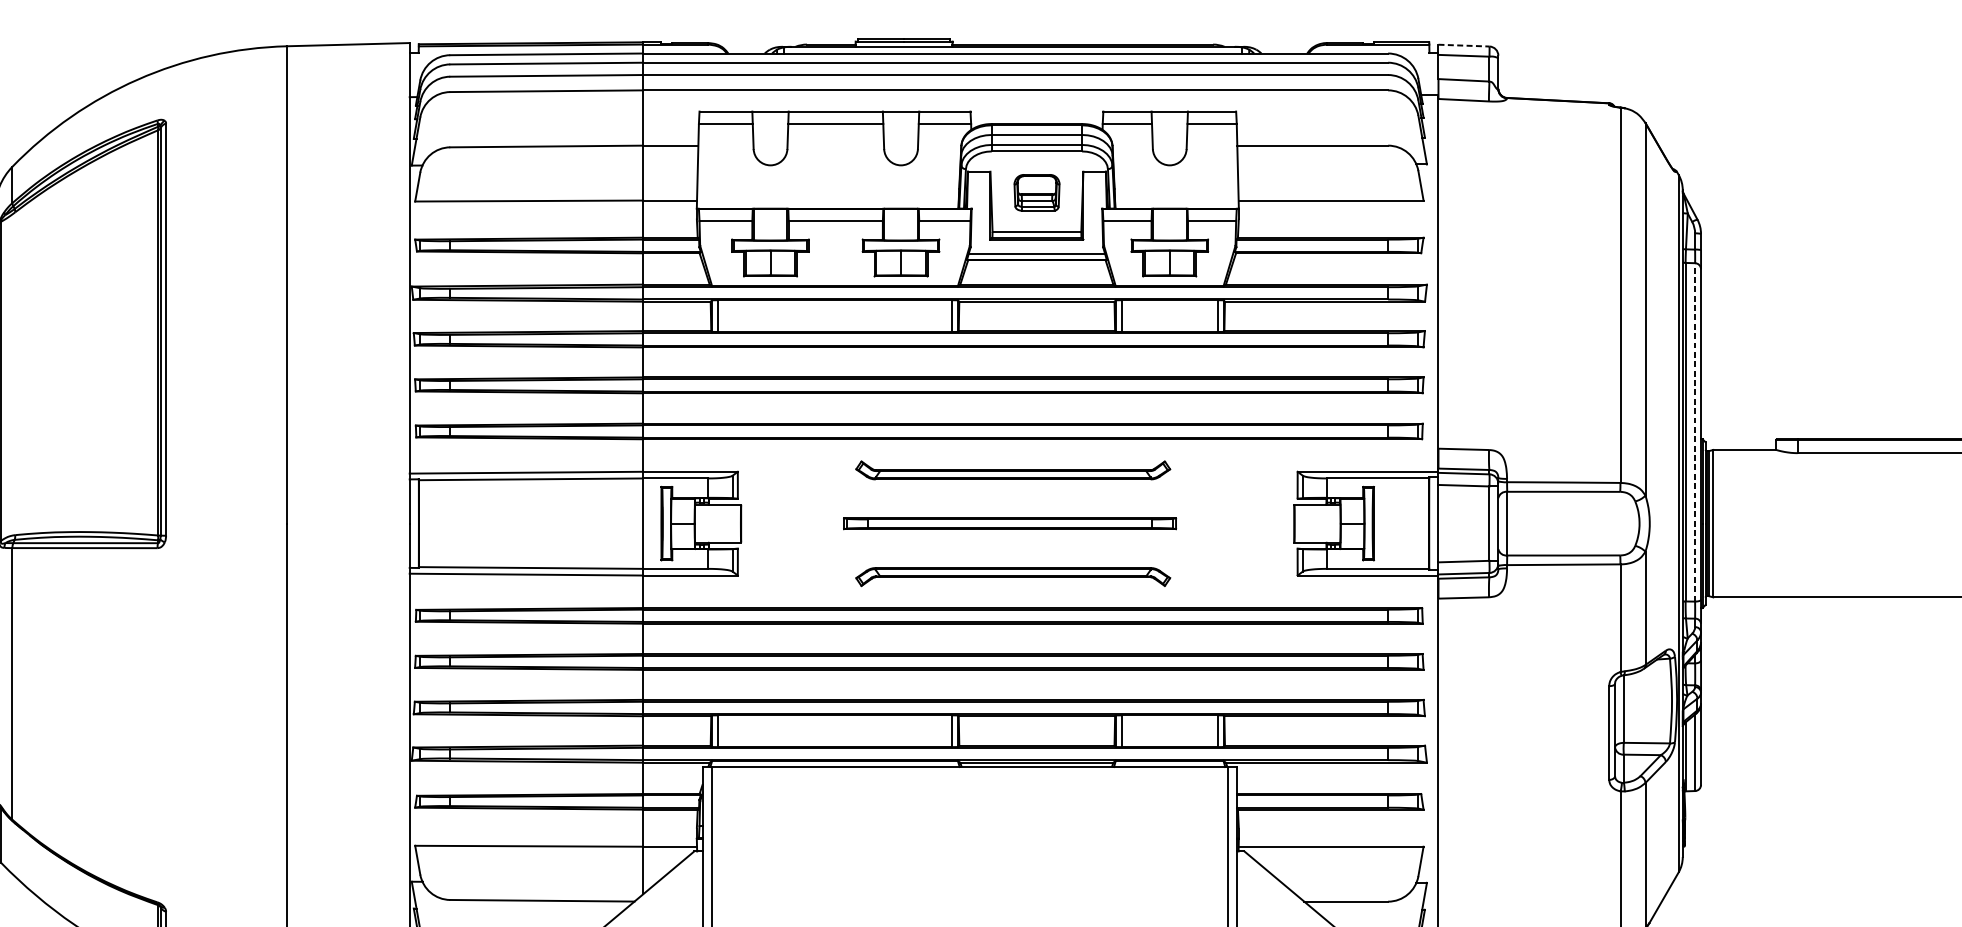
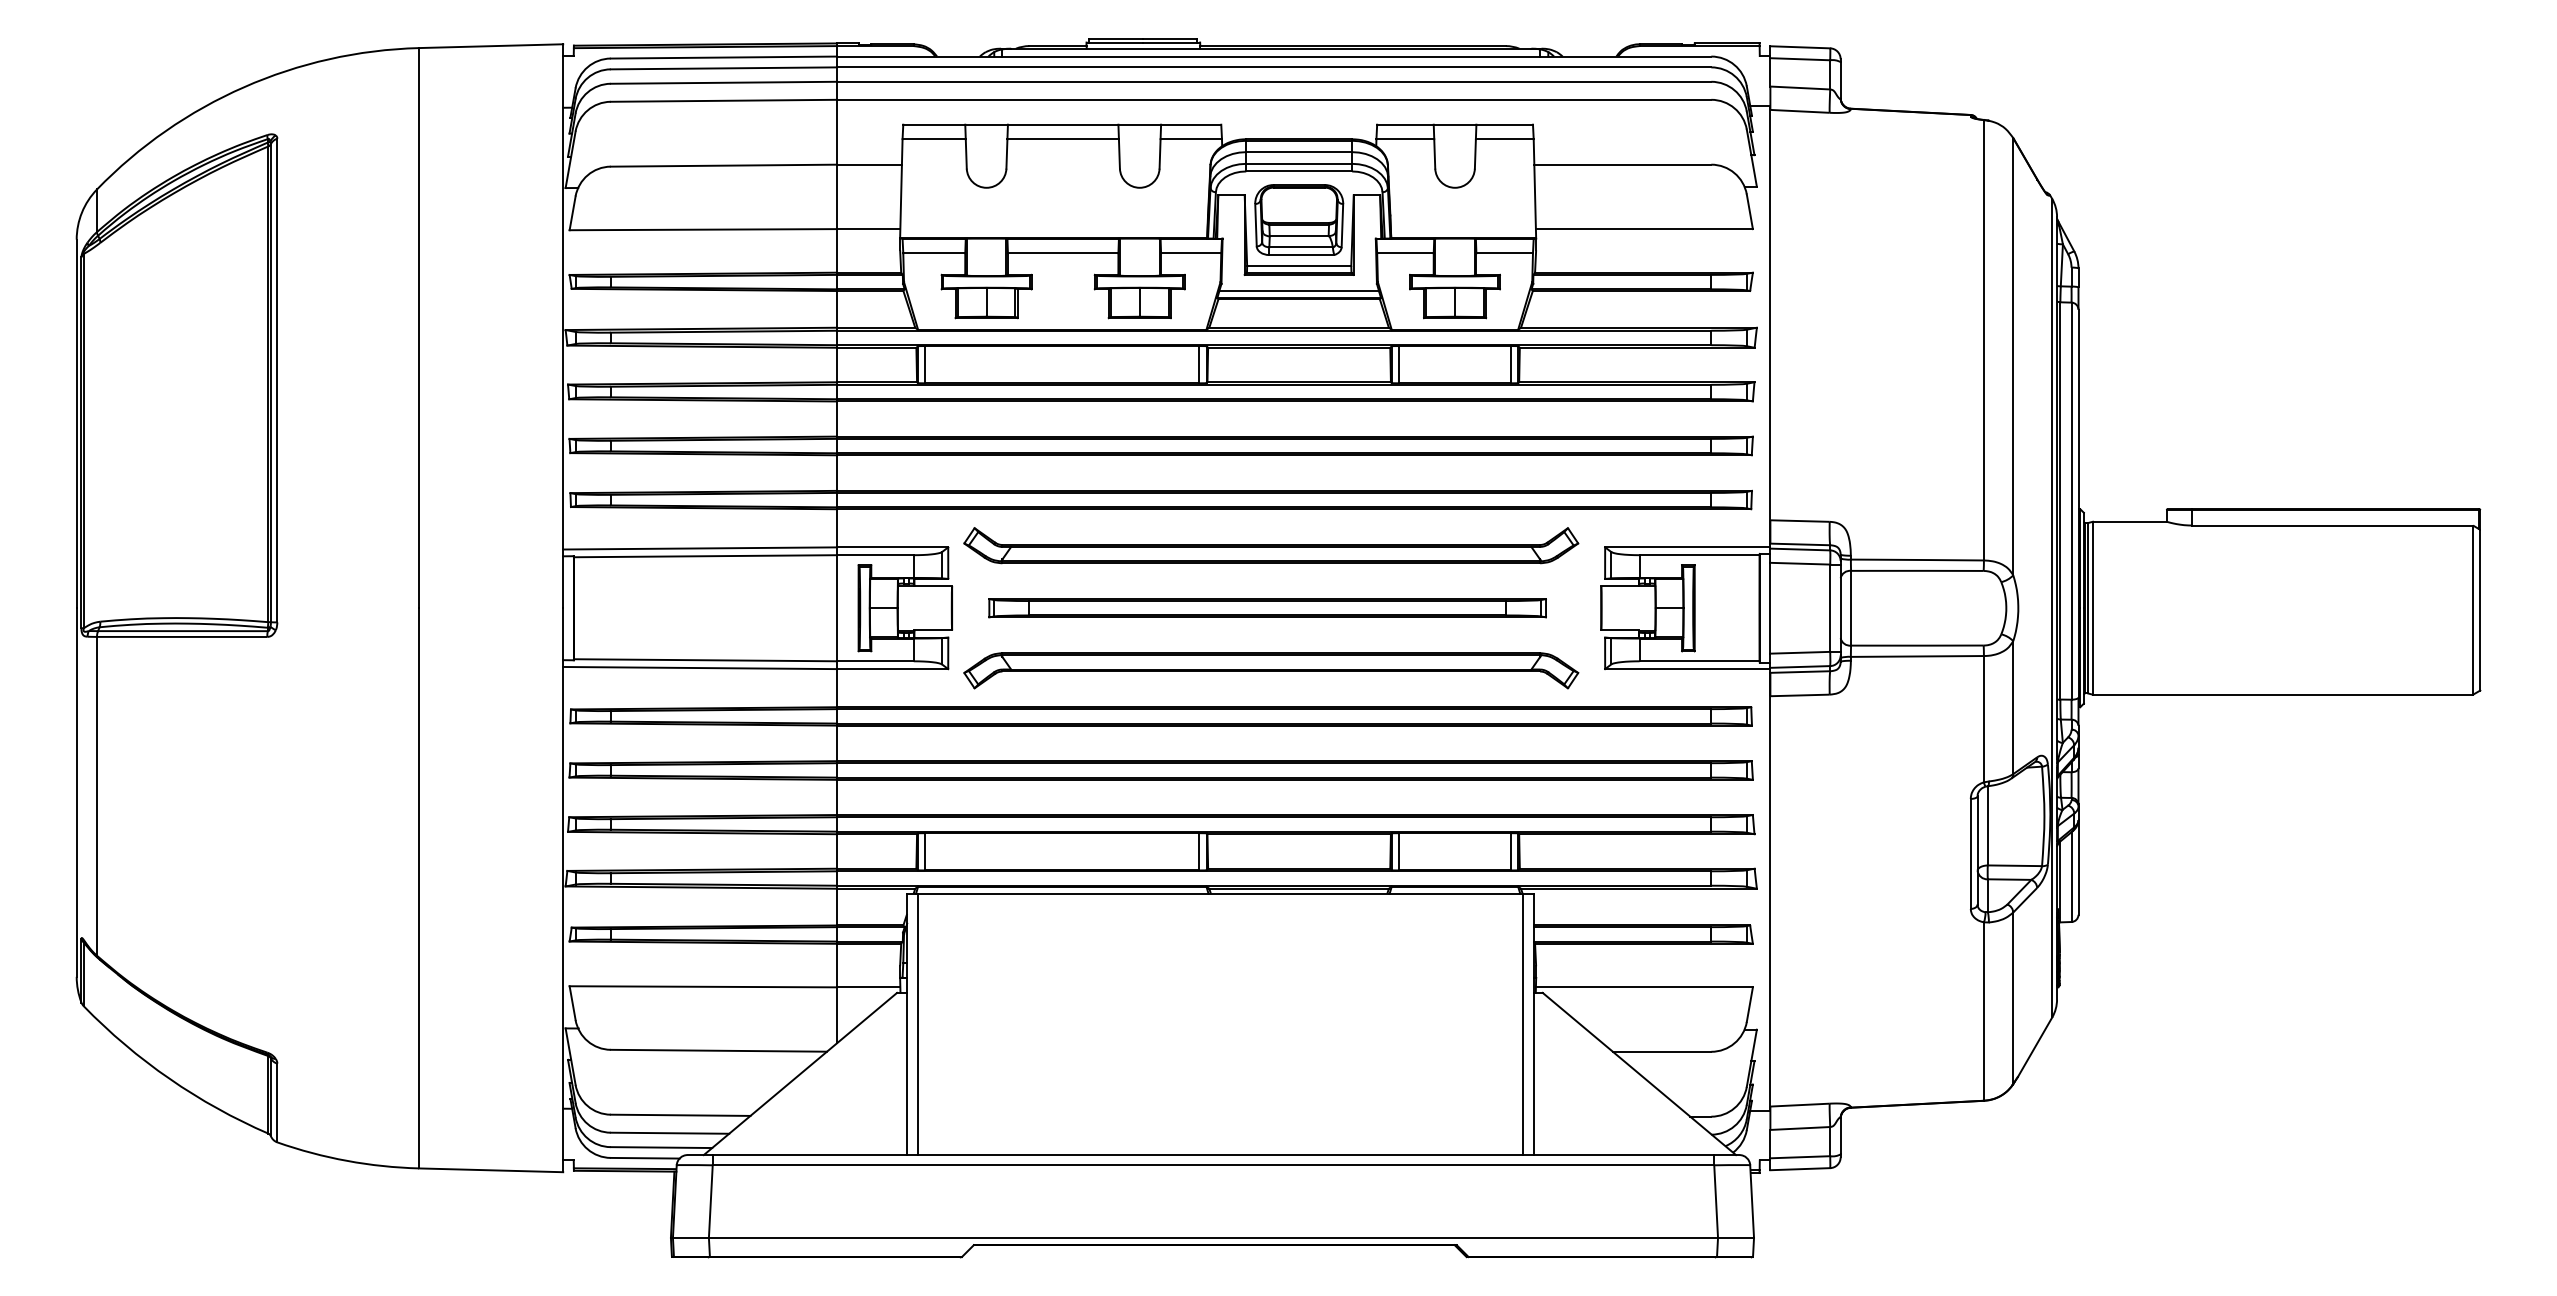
line: (1464, 45) -> (1800, 47), dashed -> solid
part: (1037, 192) -> (1299, 219), size x1.67
line: (1695, 432) -> (2071, 501), dashed -> solid
part: (1013, 470) -> (1271, 545), size x1.67
part: (1009, 523) -> (1267, 608), size x1.43
part: (1013, 576) -> (1271, 670), size x1.67

